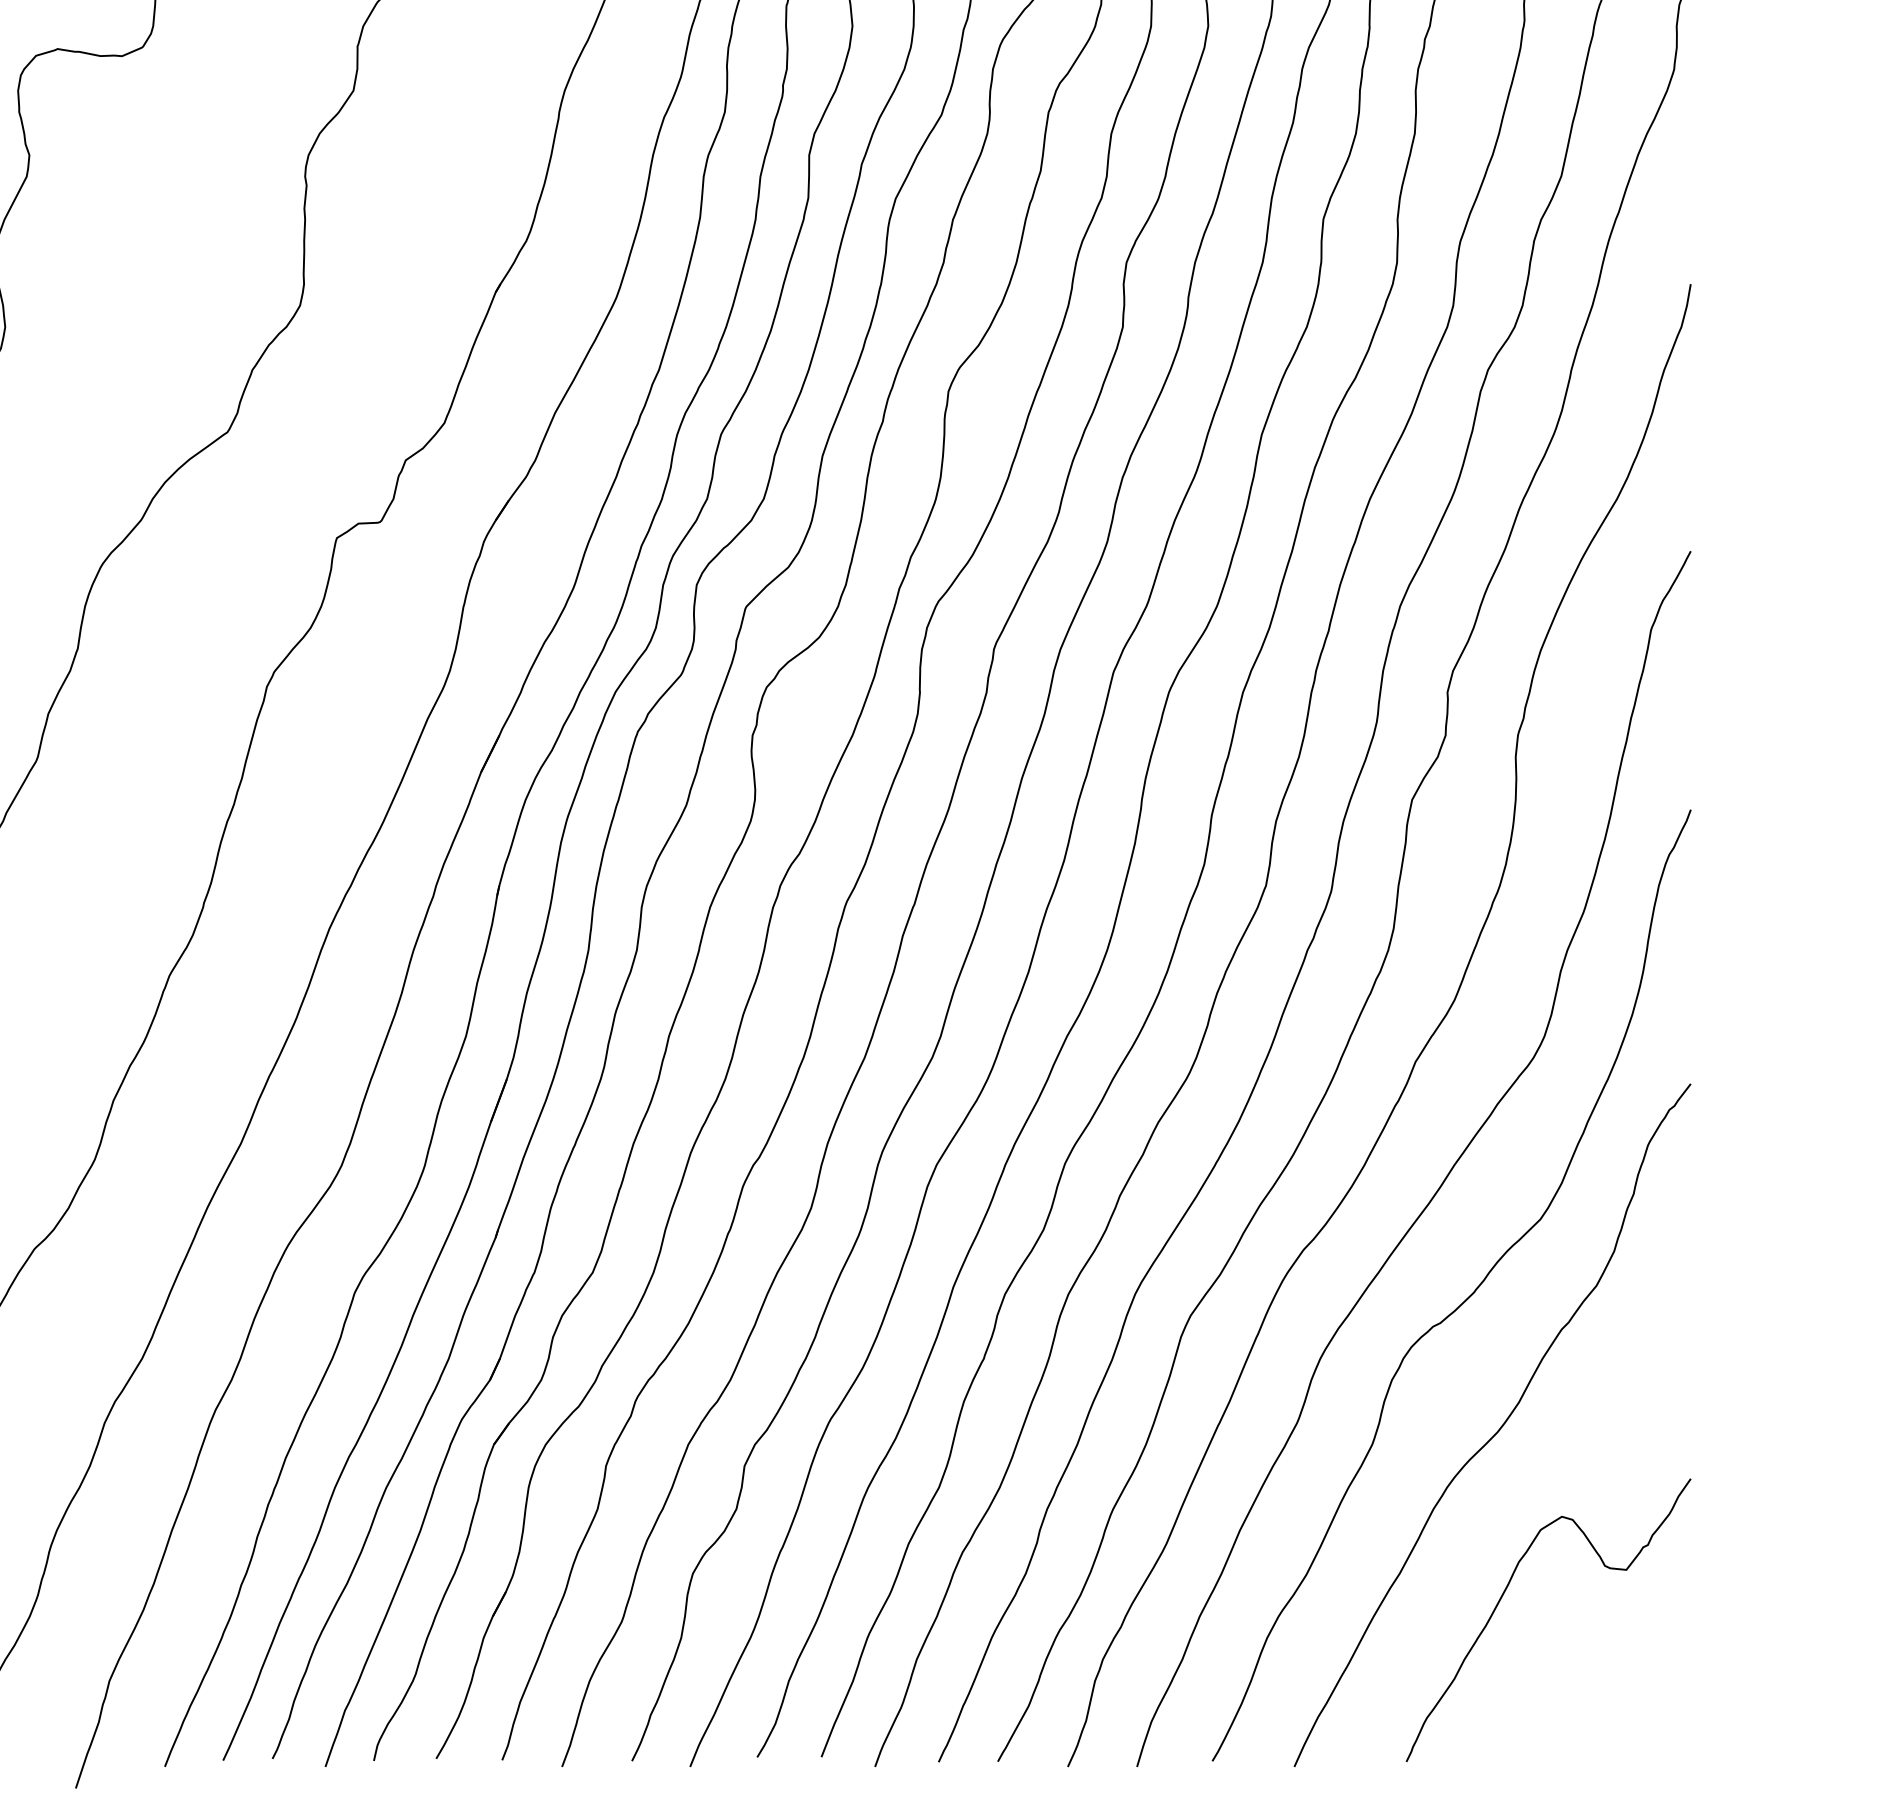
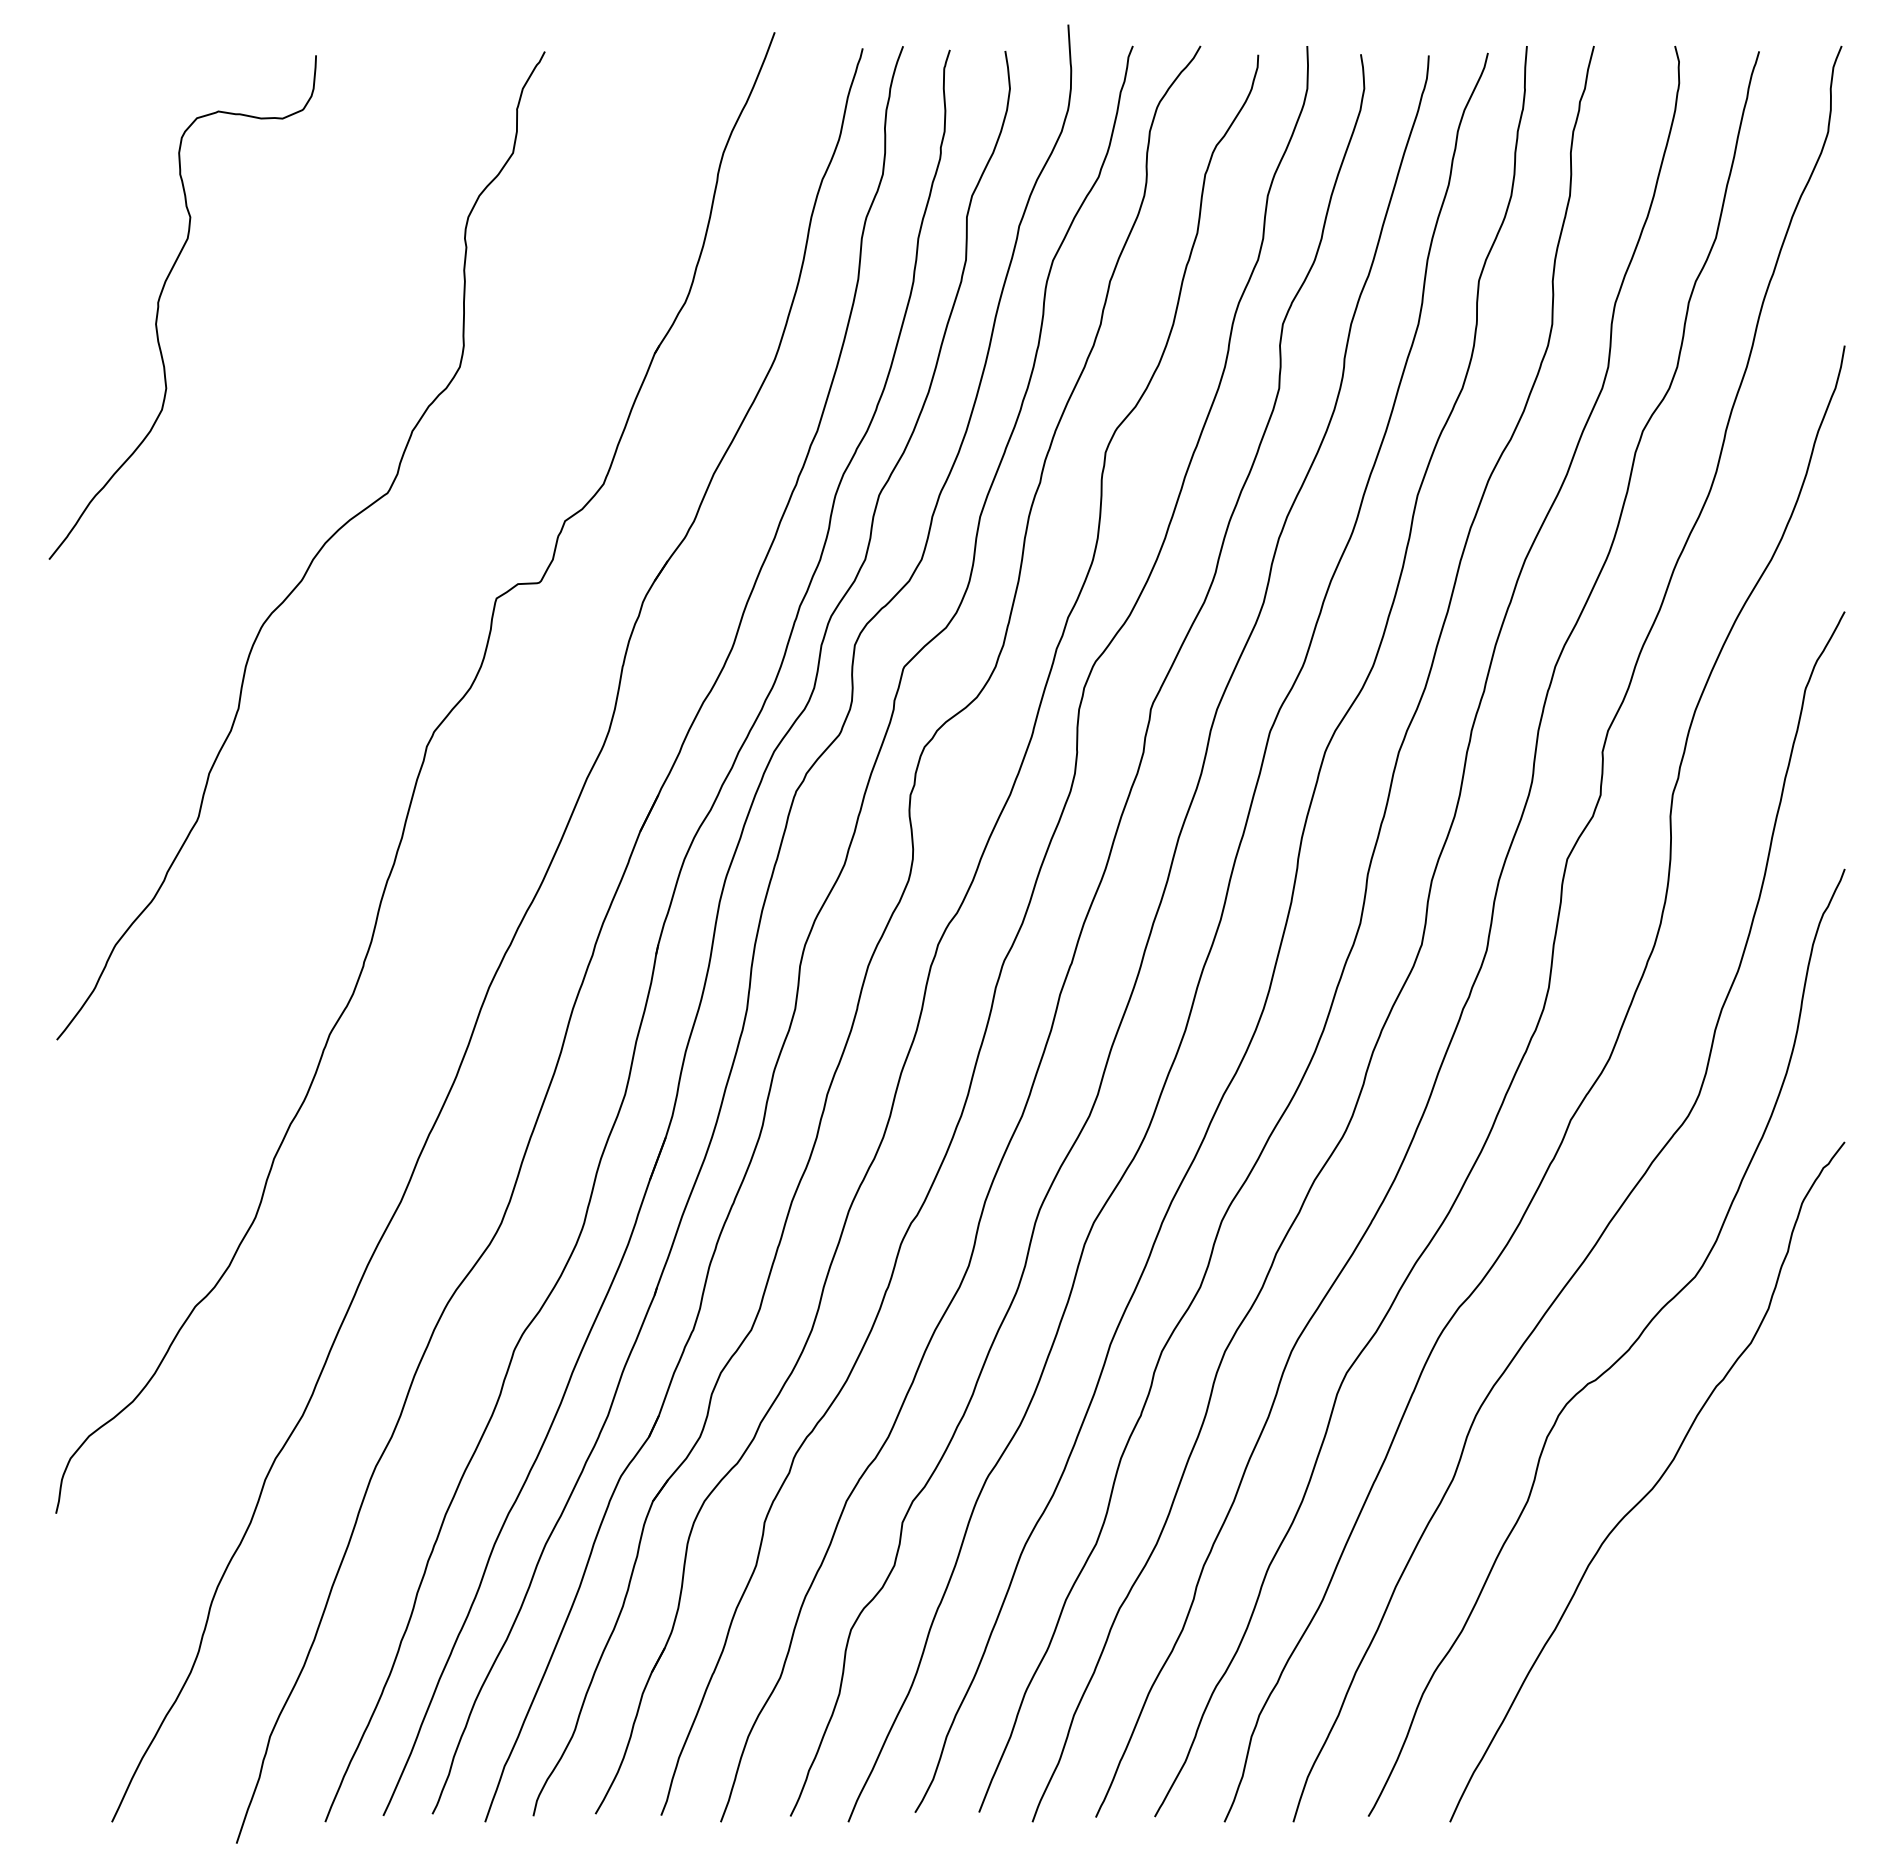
curve: (1502, 1597) -> (1657, 1653), removed

